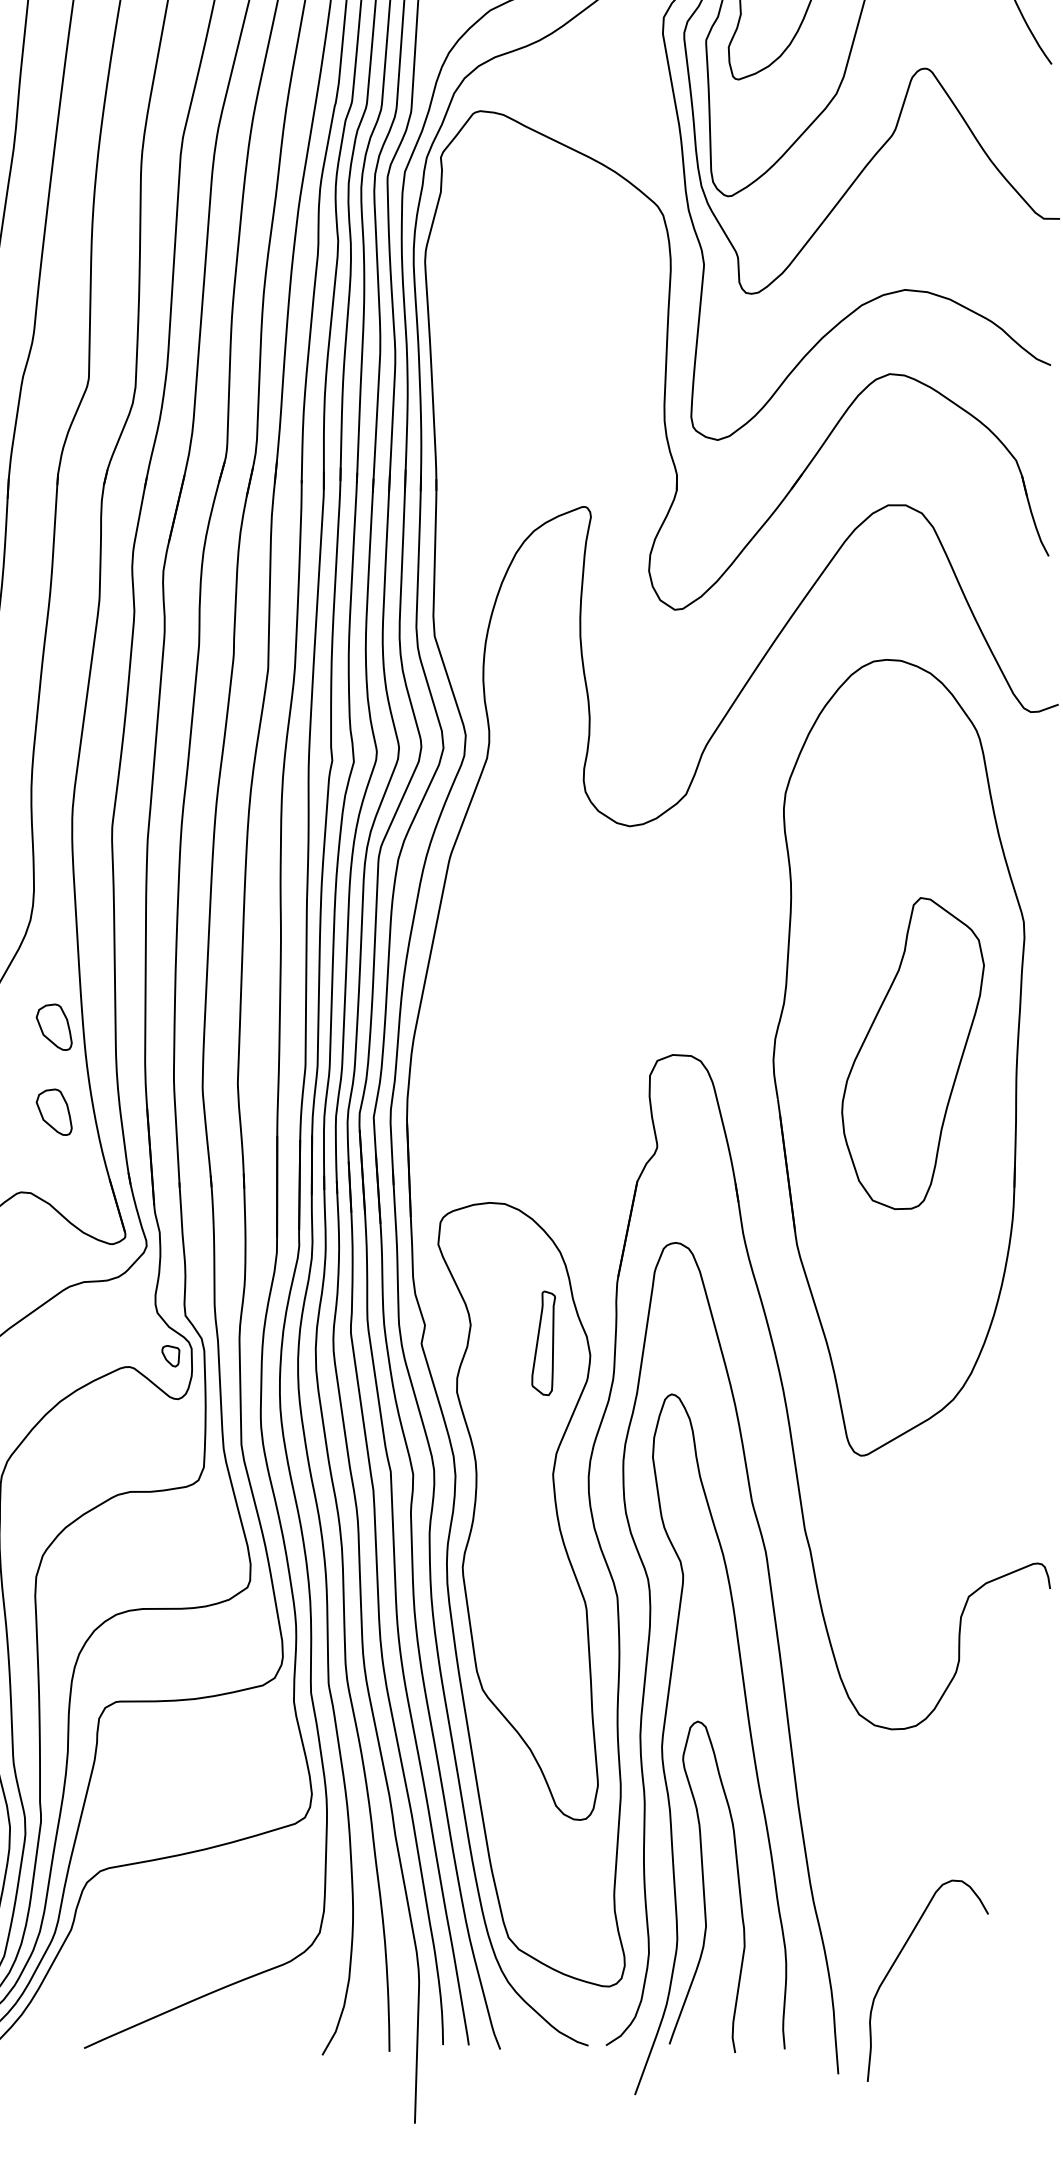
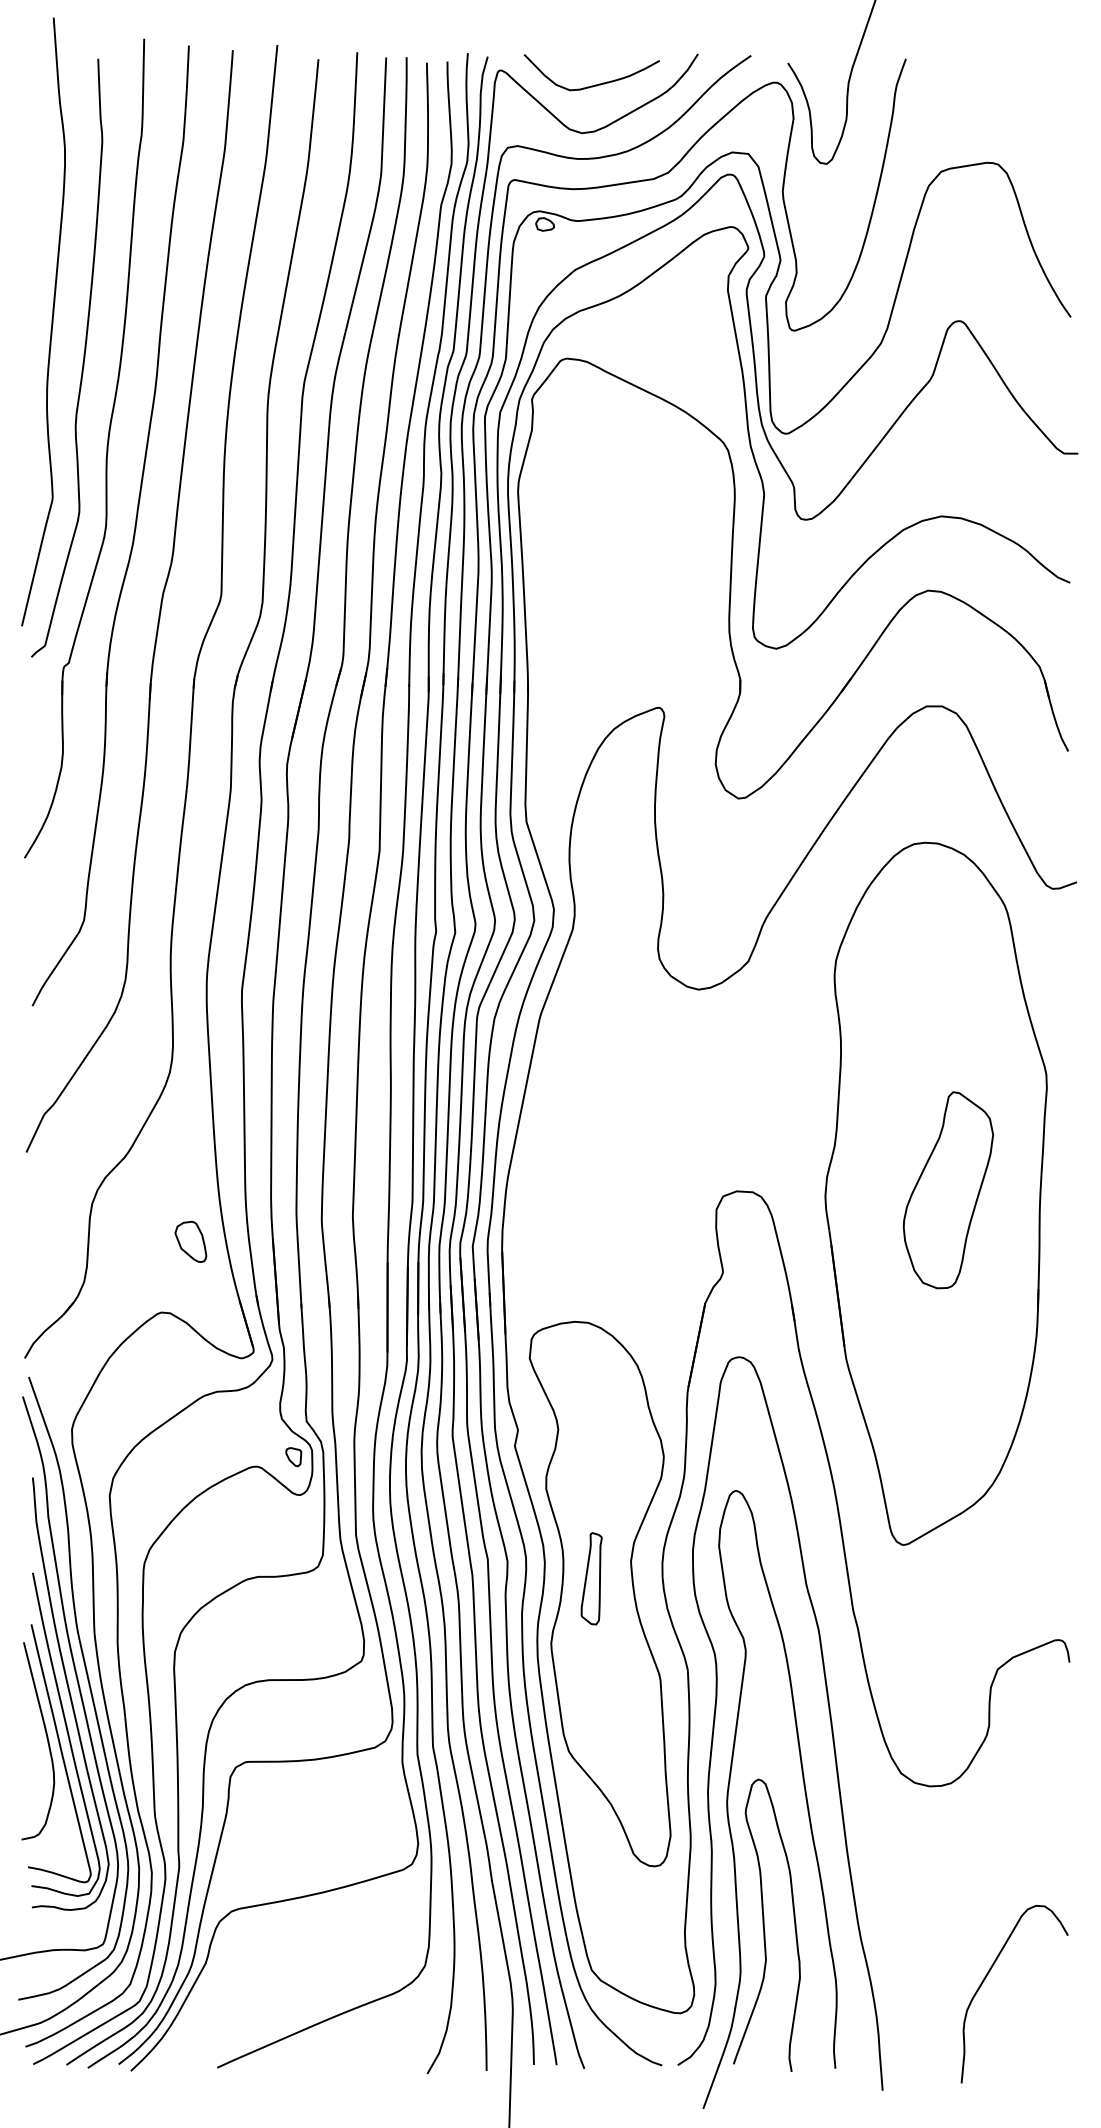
part: (53, 1026) -> (190, 1166), removed
part: (911, 1053) -> (947, 1190), size x0.71
part: (543, 1343) -> (591, 1578), moved
curve: (897, 1960) -> (987, 1976), moved

